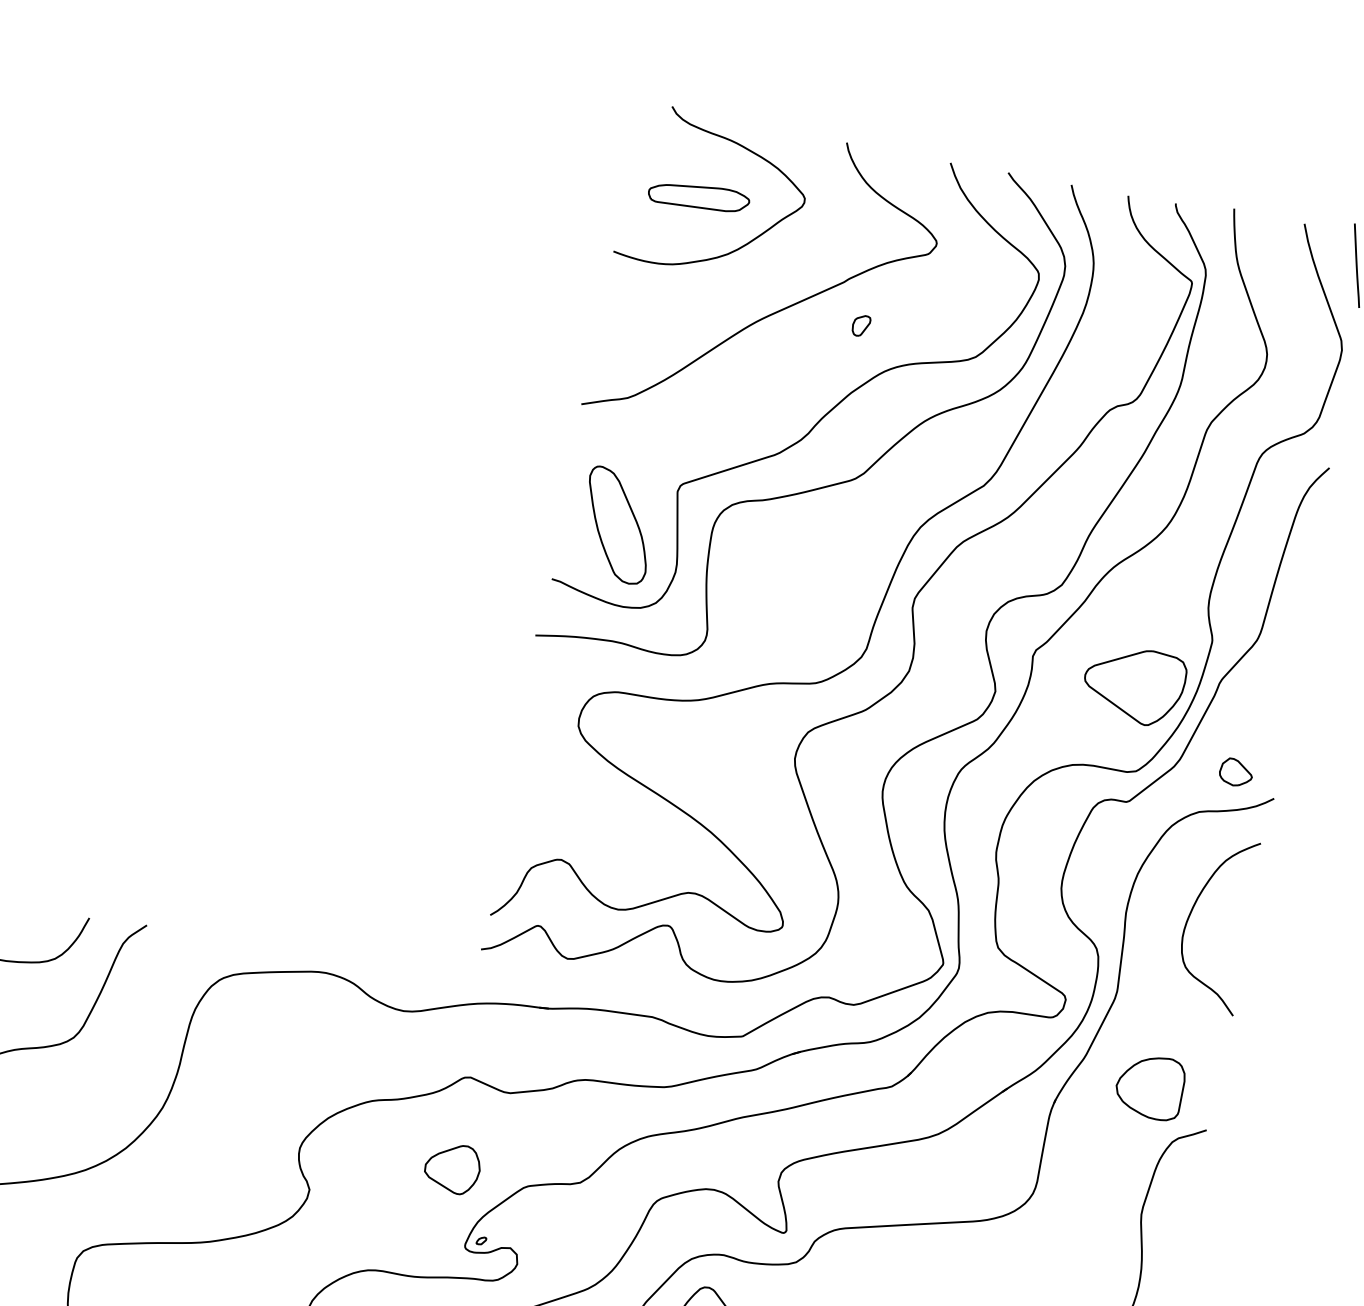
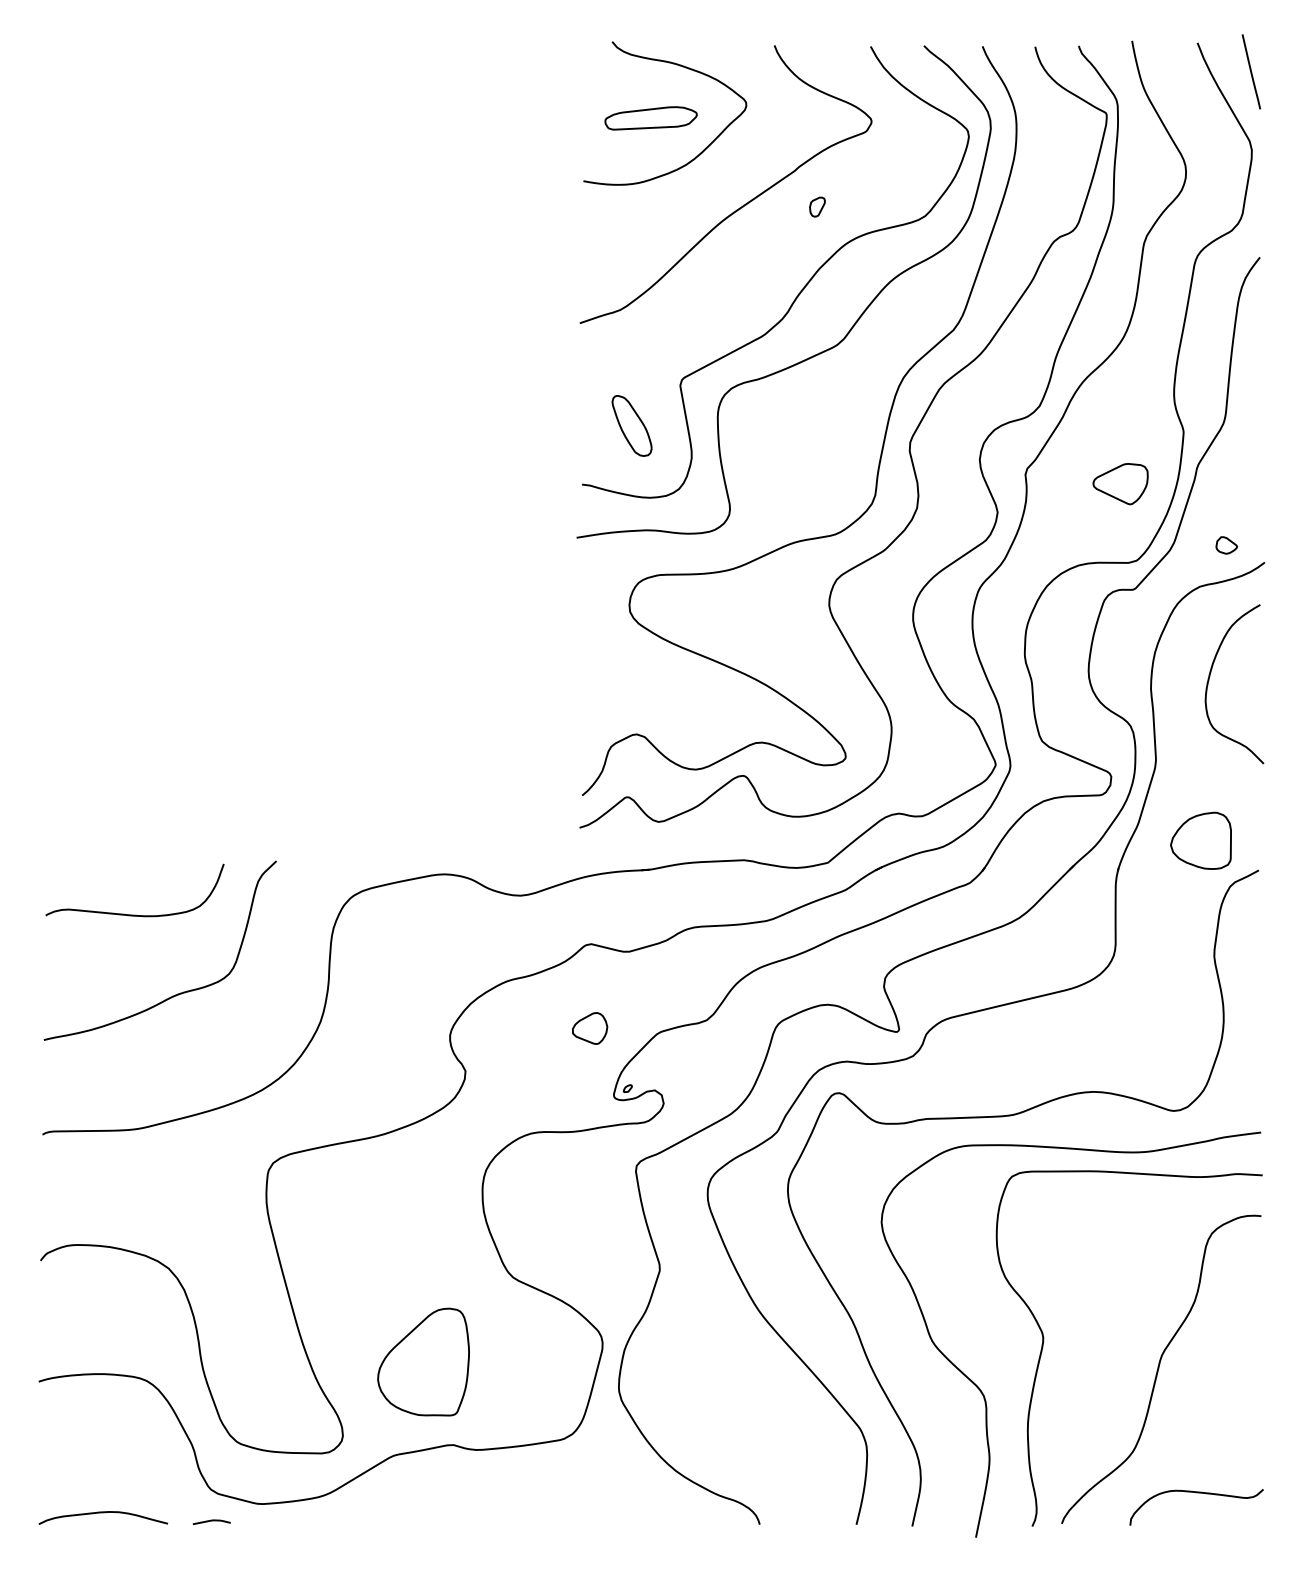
part: (616, 524) -> (631, 425), size x0.6
part: (1133, 684) -> (1120, 483), size x0.6
part: (1236, 772) -> (1226, 545), size x0.7
part: (451, 1168) -> (589, 1028), size x0.7

